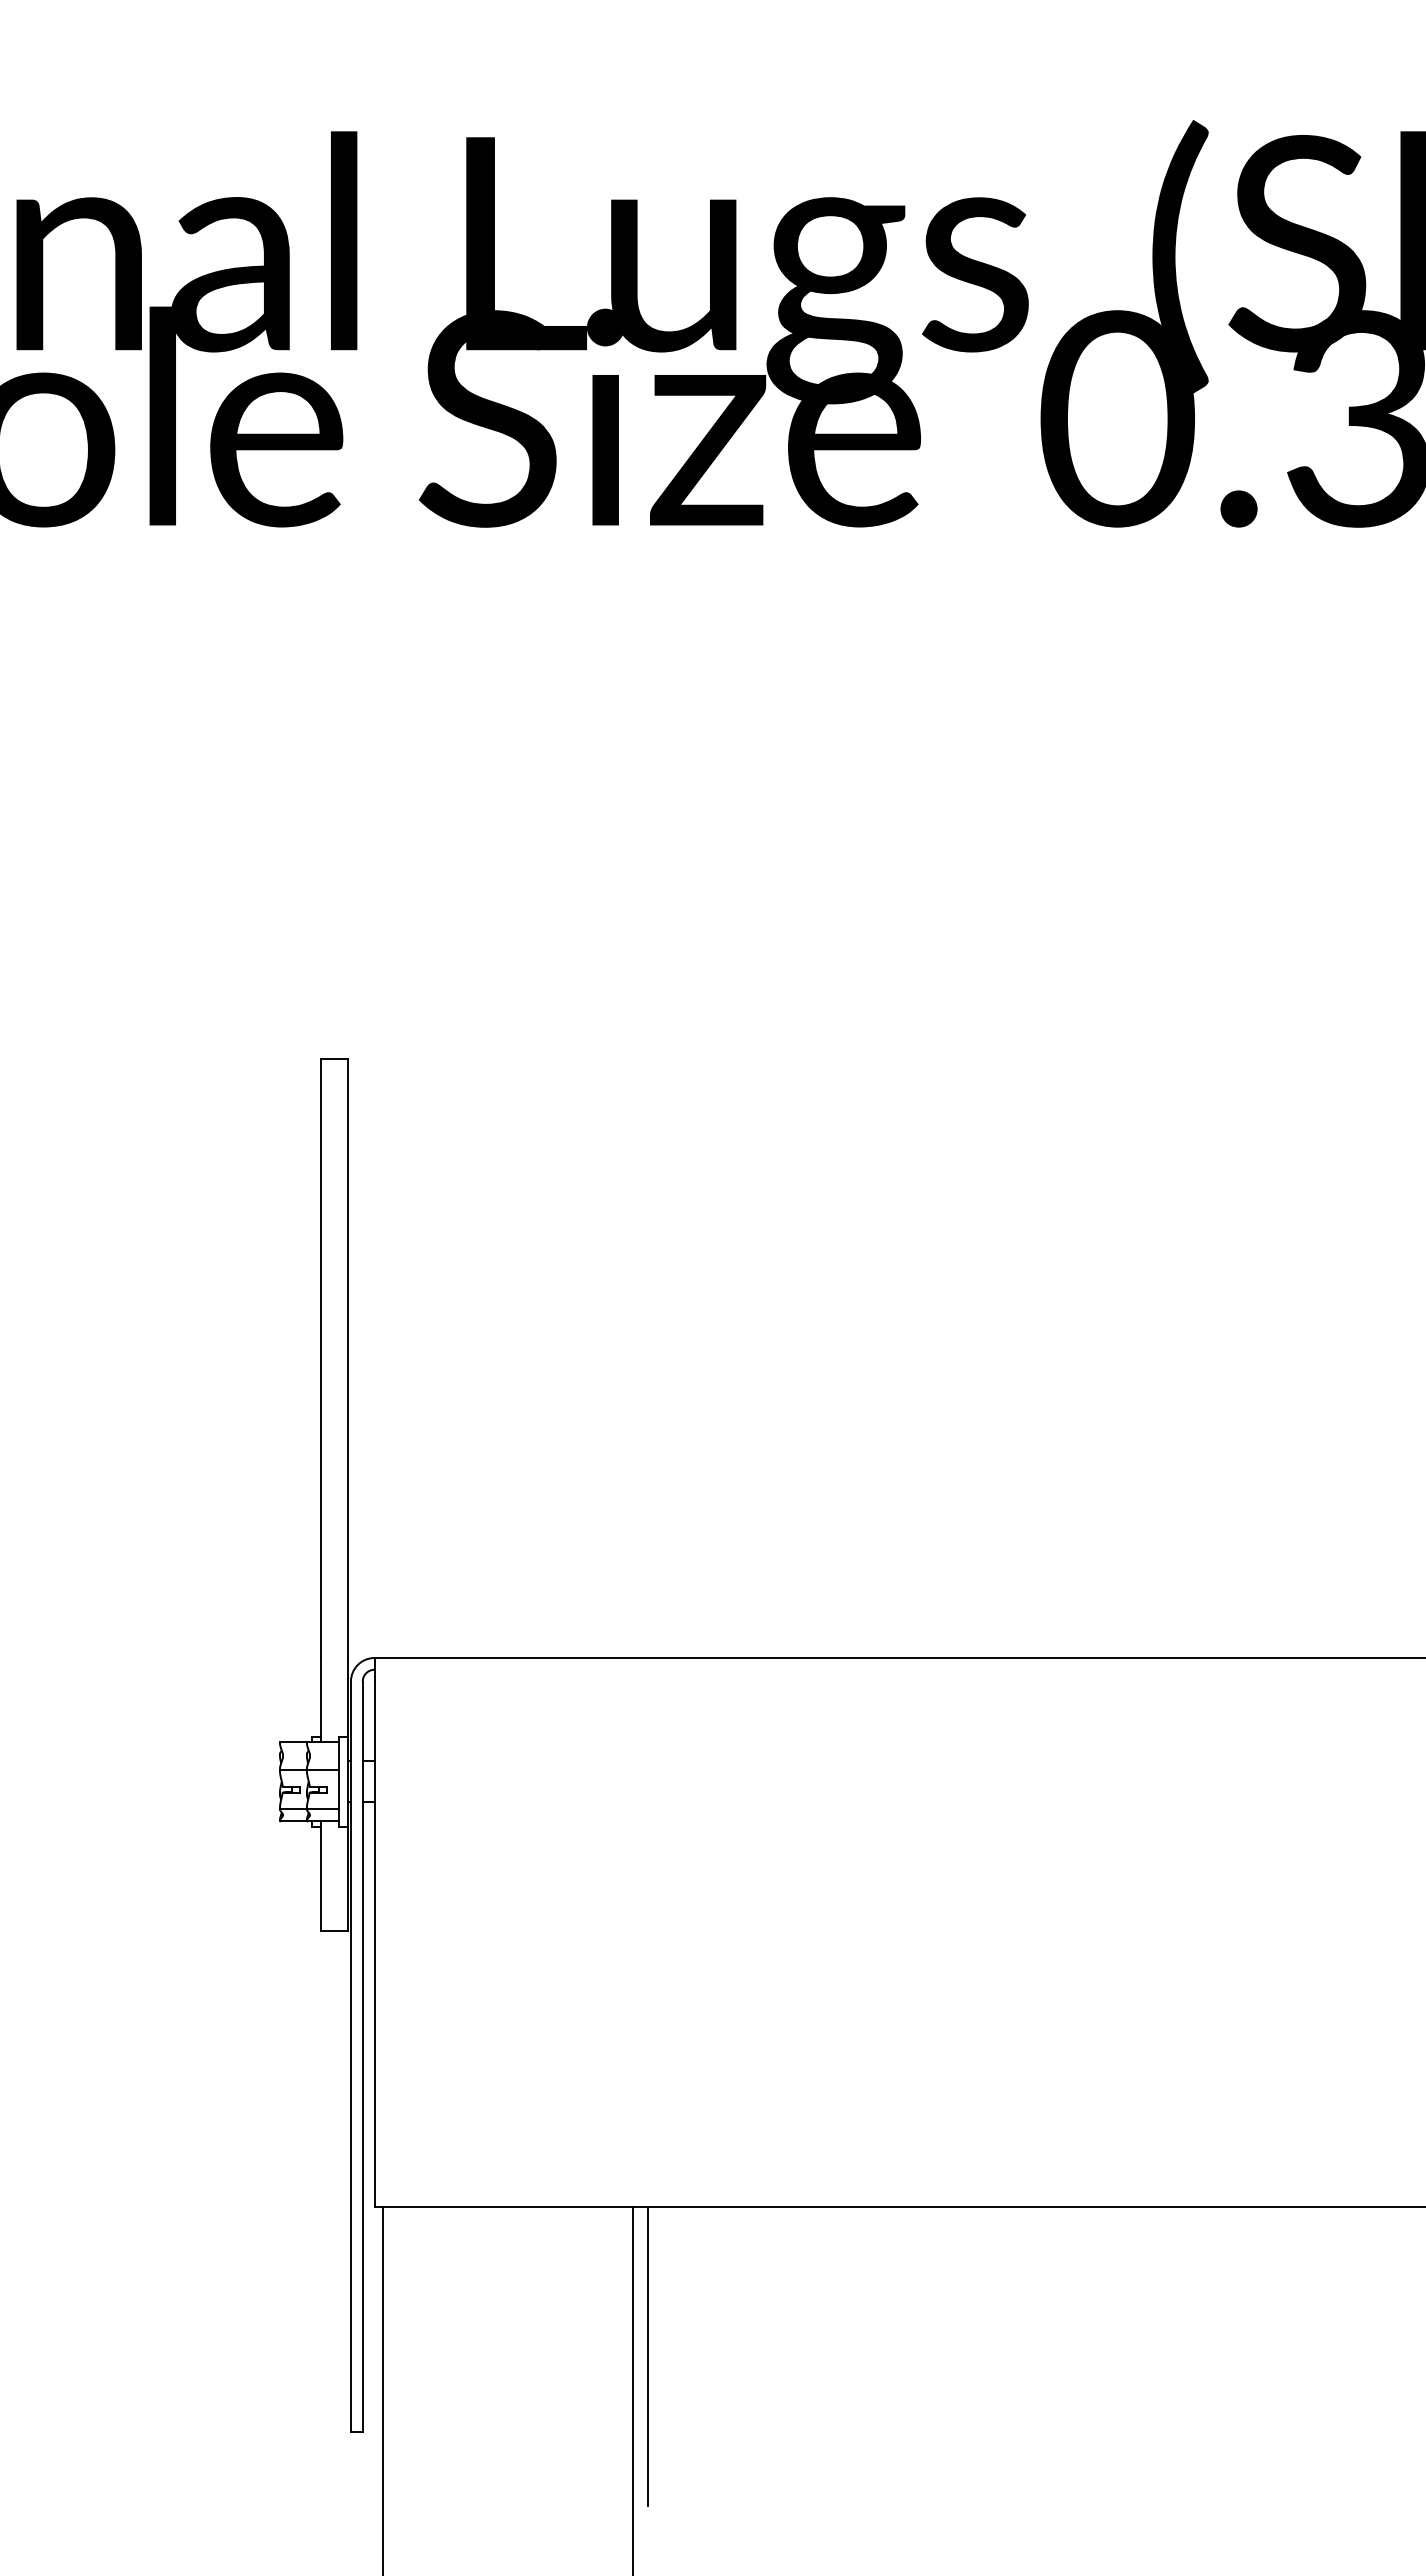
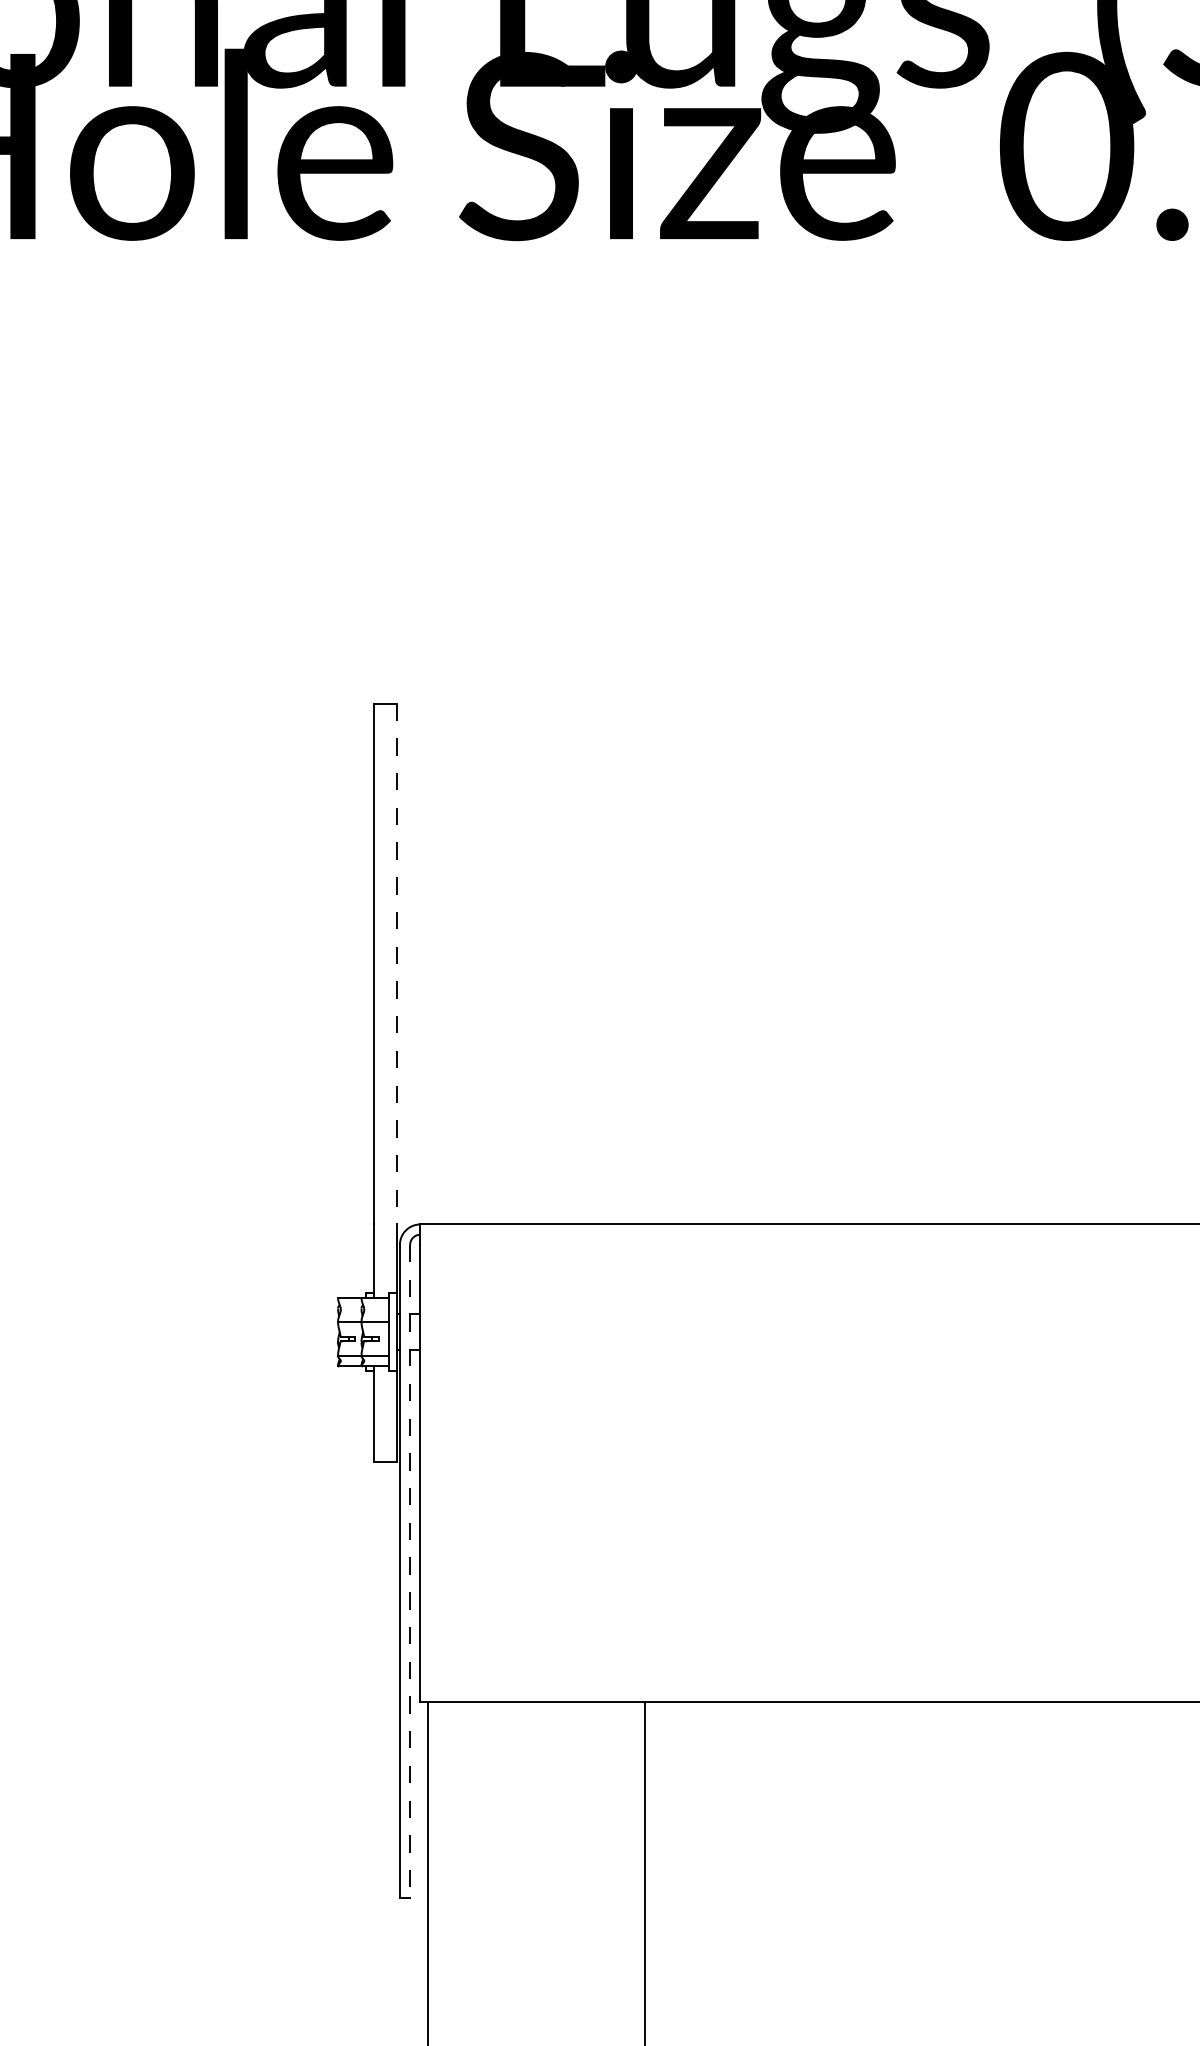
line: (347, 1359) -> (396, 964), solid -> dashed
line: (362, 2057) -> (409, 1572), solid -> dashed
line: (648, 2355) -> (658, 1831), removed

